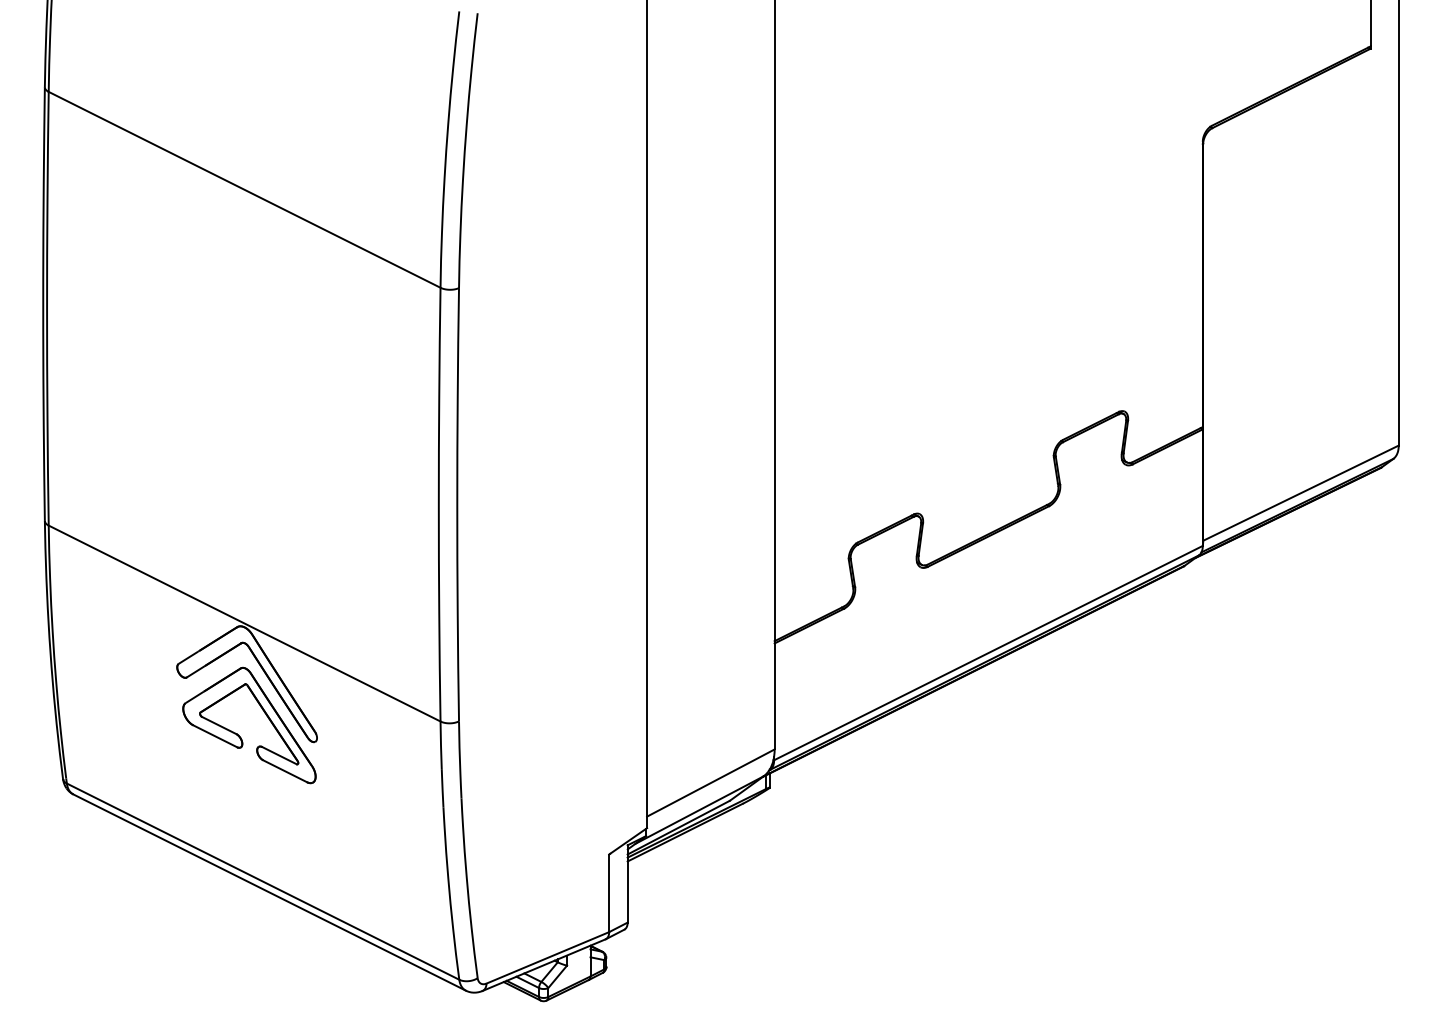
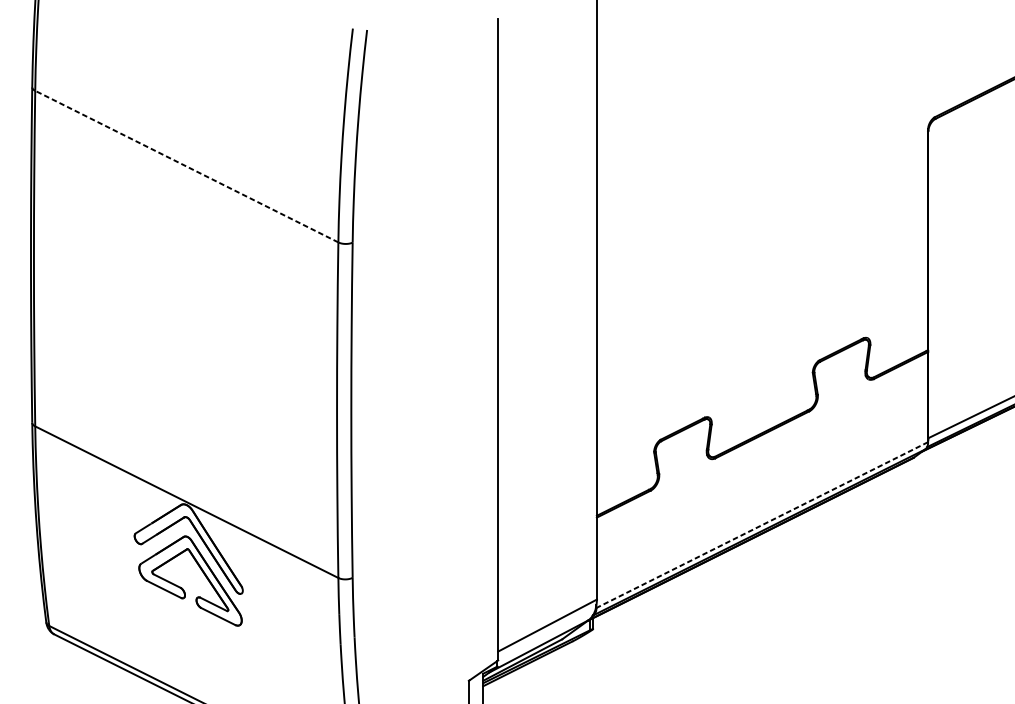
line: (244, 189) -> (186, 166), solid -> dashed
line: (988, 653) -> (762, 525), solid -> dashed

